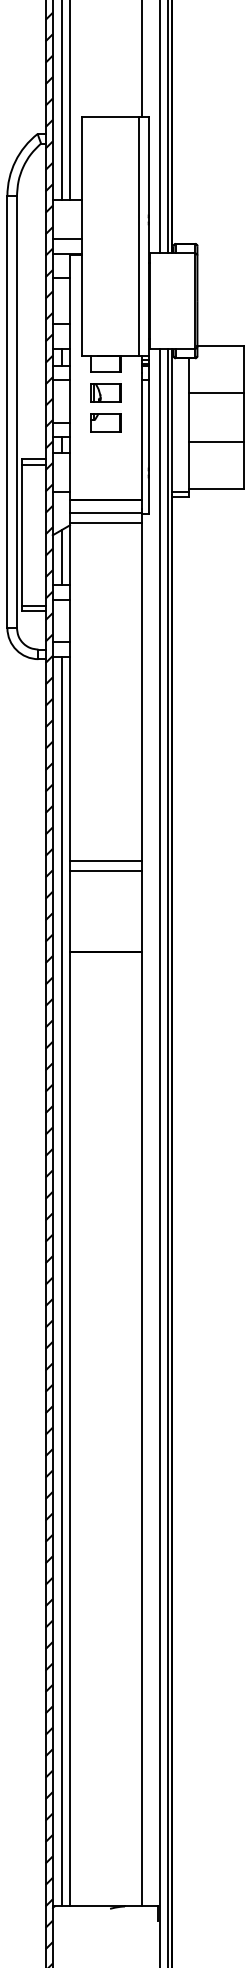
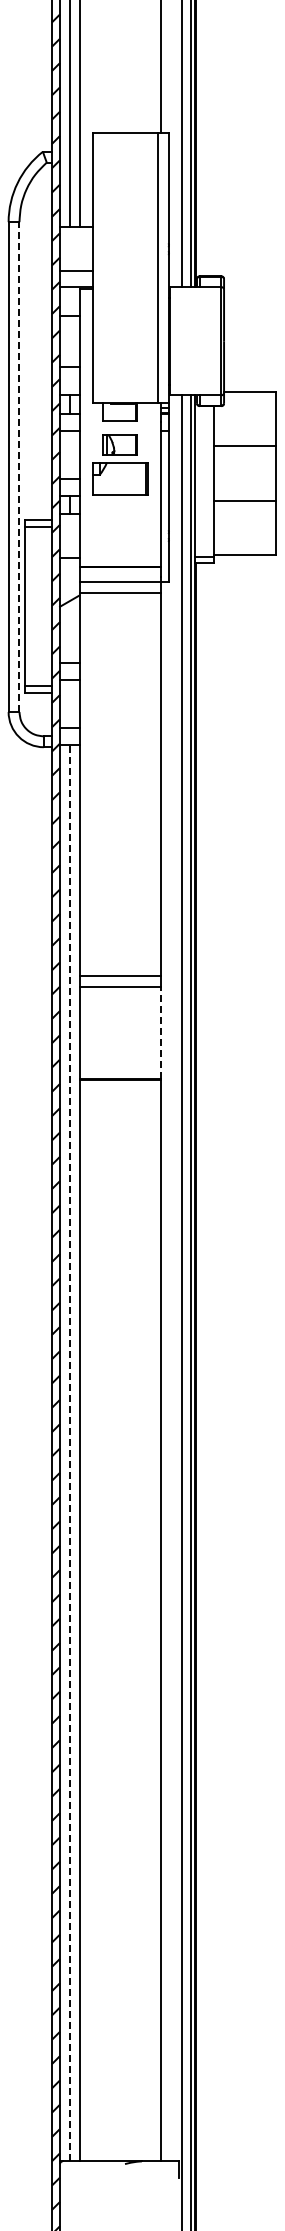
line: (17, 412) -> (19, 467), solid -> dashed
part: (105, 422) -> (119, 478), size x1.6
line: (61, 557) -> (70, 631), removed
line: (141, 910) -> (160, 1032), solid -> dashed
line: (61, 1281) -> (70, 1452), solid -> dashed

